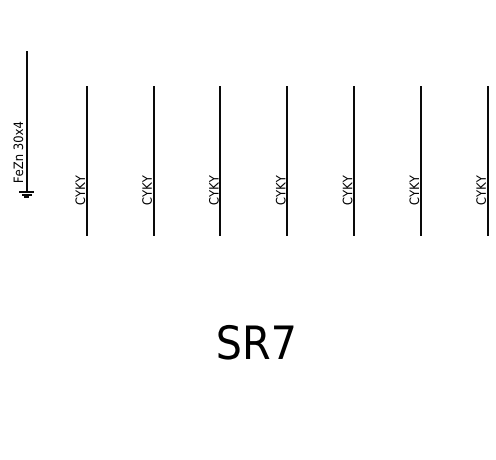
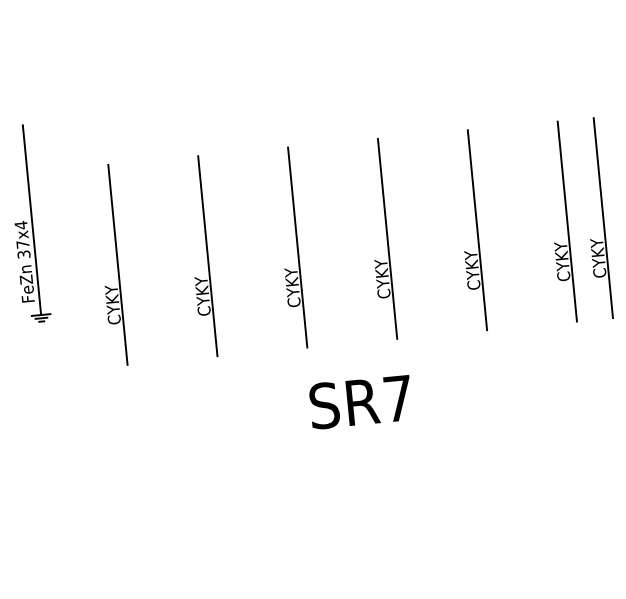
text: (18, 138) -> (23, 243), 30x4 -> 37x4
part: (442, 160) -> (596, 218), added
text: (255, 342) -> (360, 402), moved

